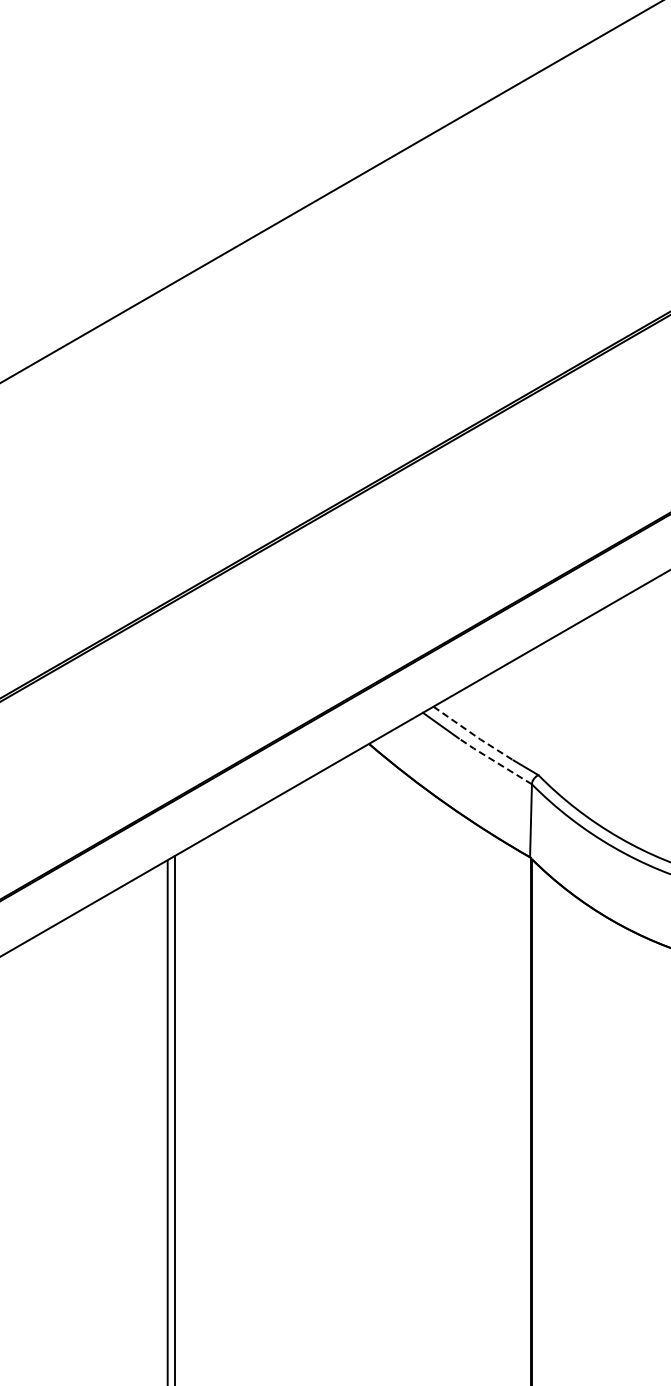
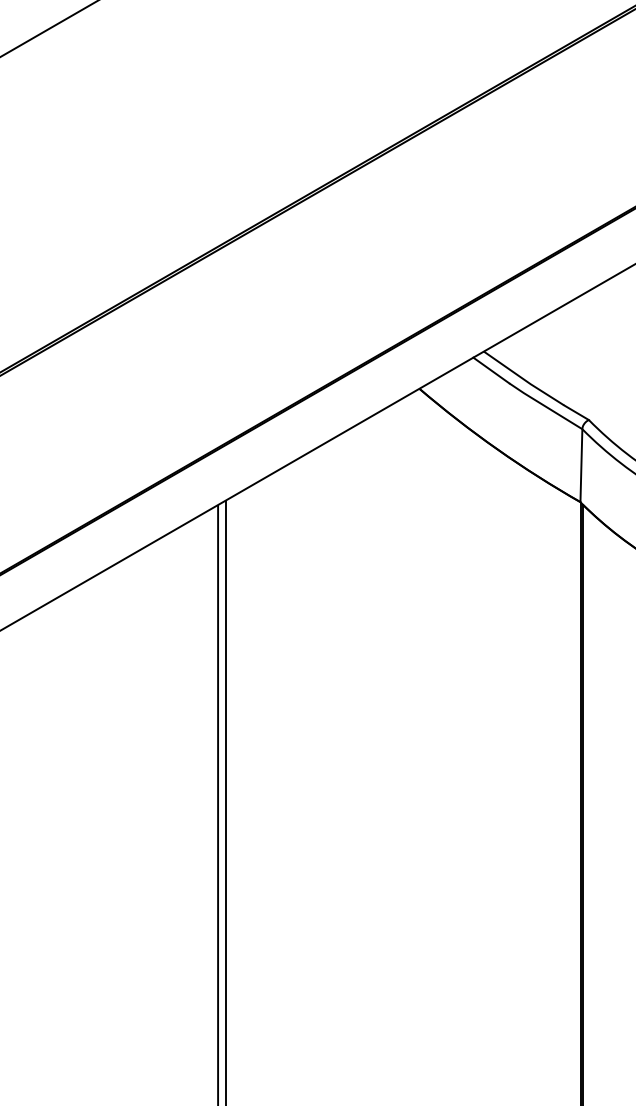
line: (473, 734) -> (523, 379), dashed -> solid
line: (494, 761) -> (544, 406), dashed -> solid

